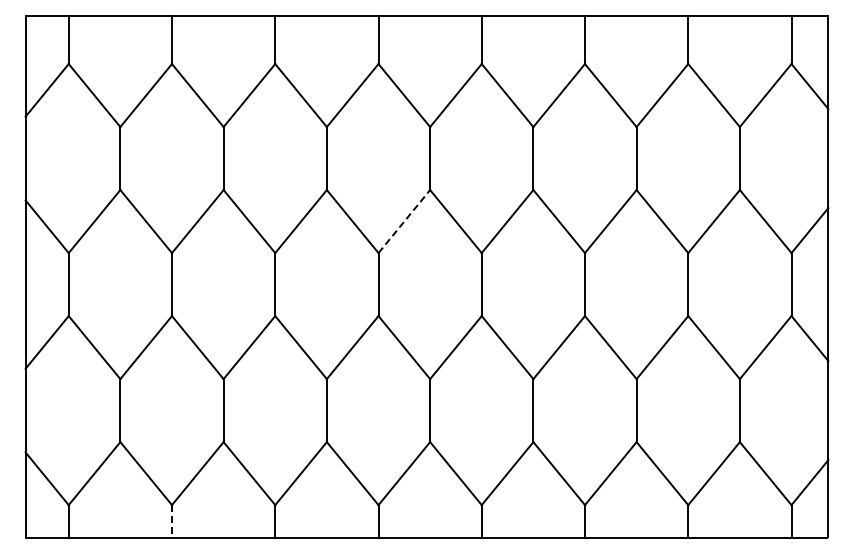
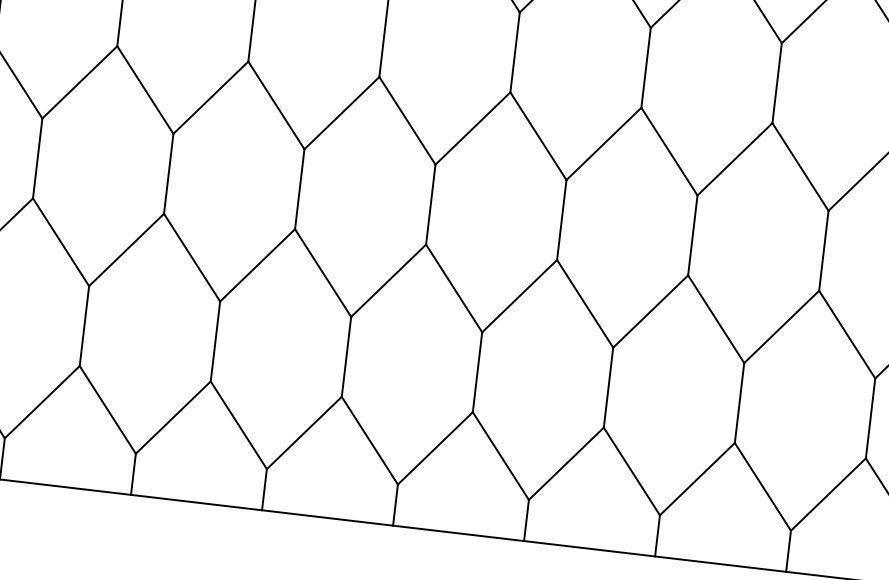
line: (404, 221) -> (473, 128), dashed -> solid
line: (172, 521) -> (134, 474), dashed -> solid

